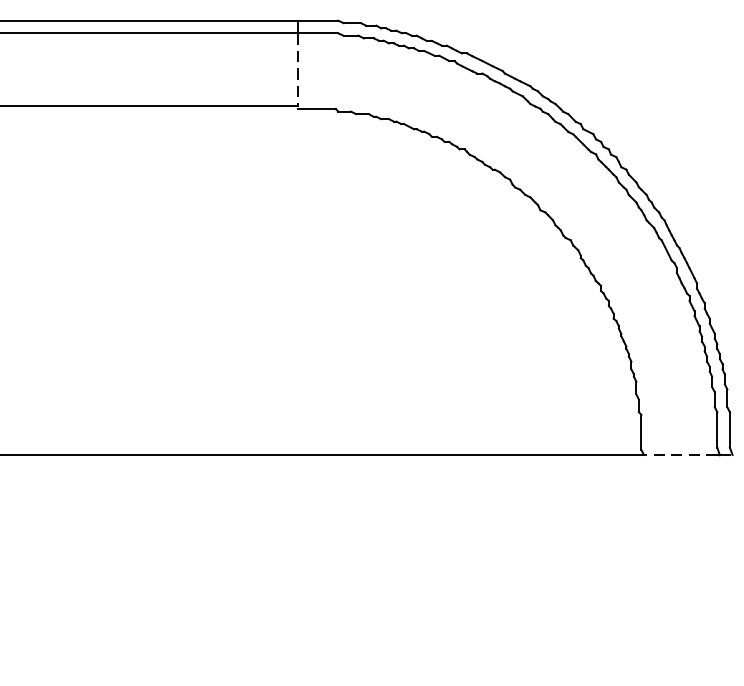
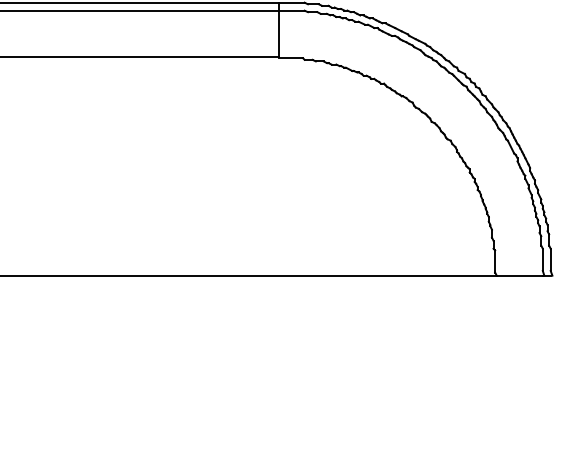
line: (298, 69) -> (279, 33), dashed -> solid
line: (680, 454) -> (519, 275), dashed -> solid

